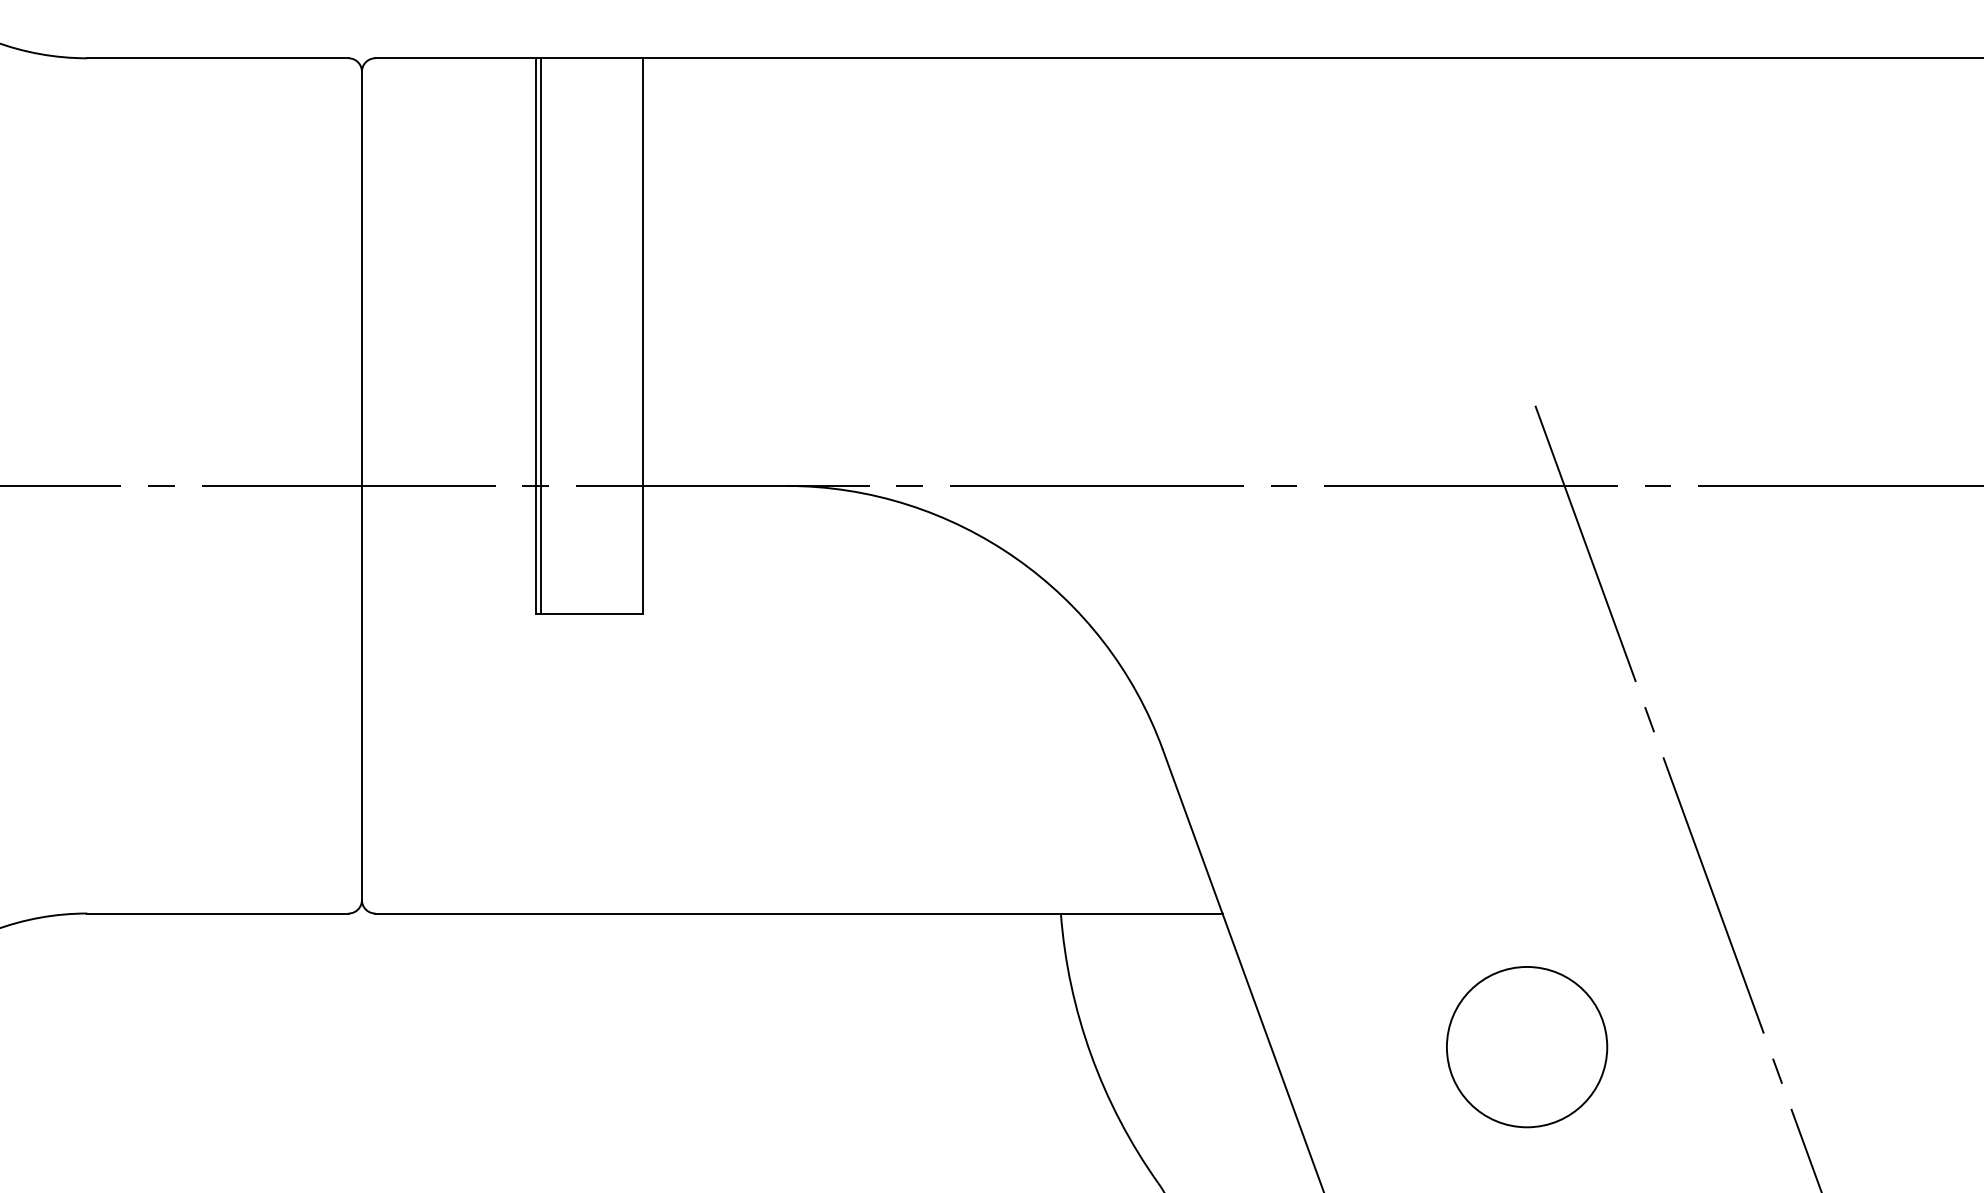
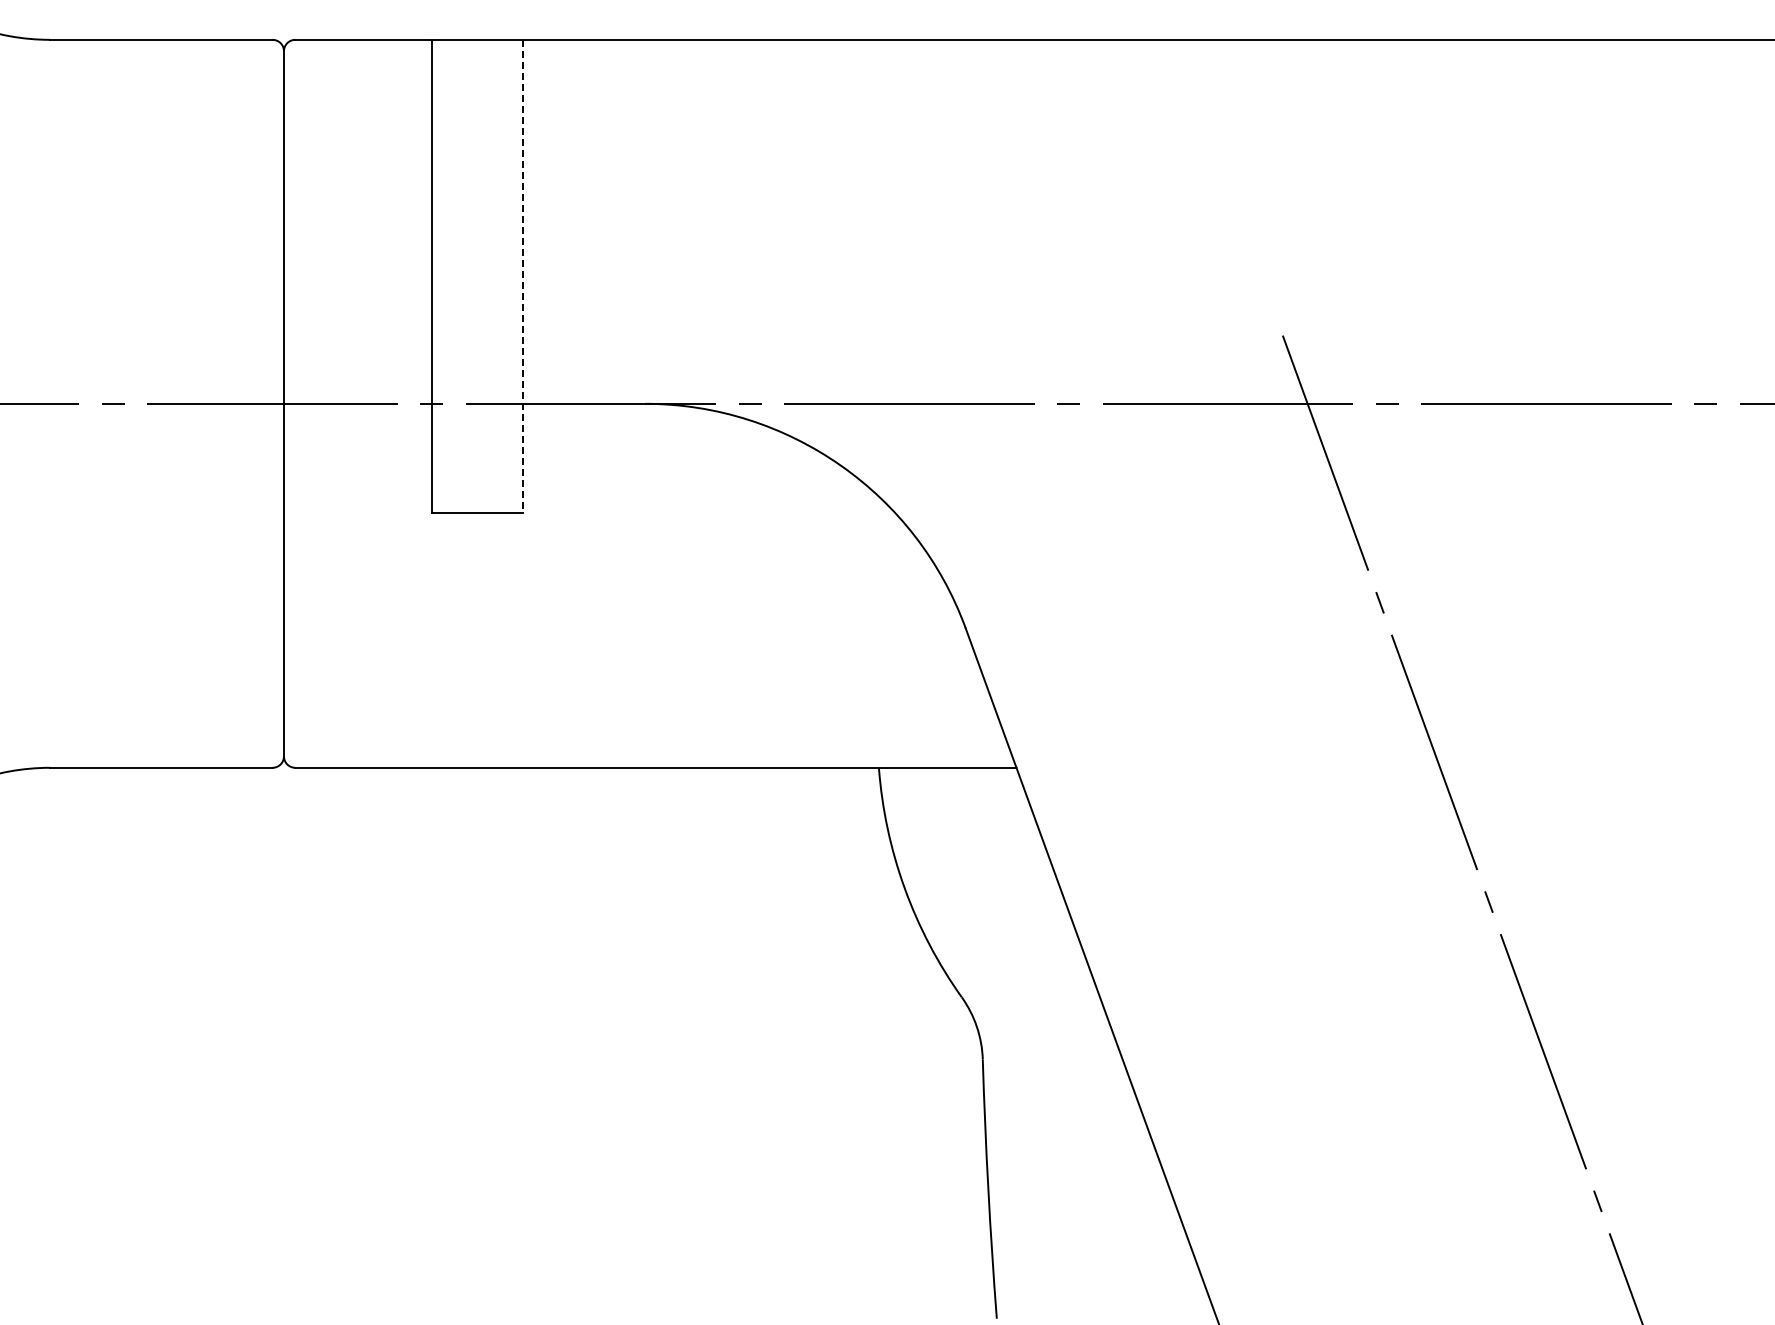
line: (541, 336) -> (436, 276), removed
line: (642, 336) -> (522, 276), solid -> dashed
circle: (1526, 1047) -> (1275, 881), removed

